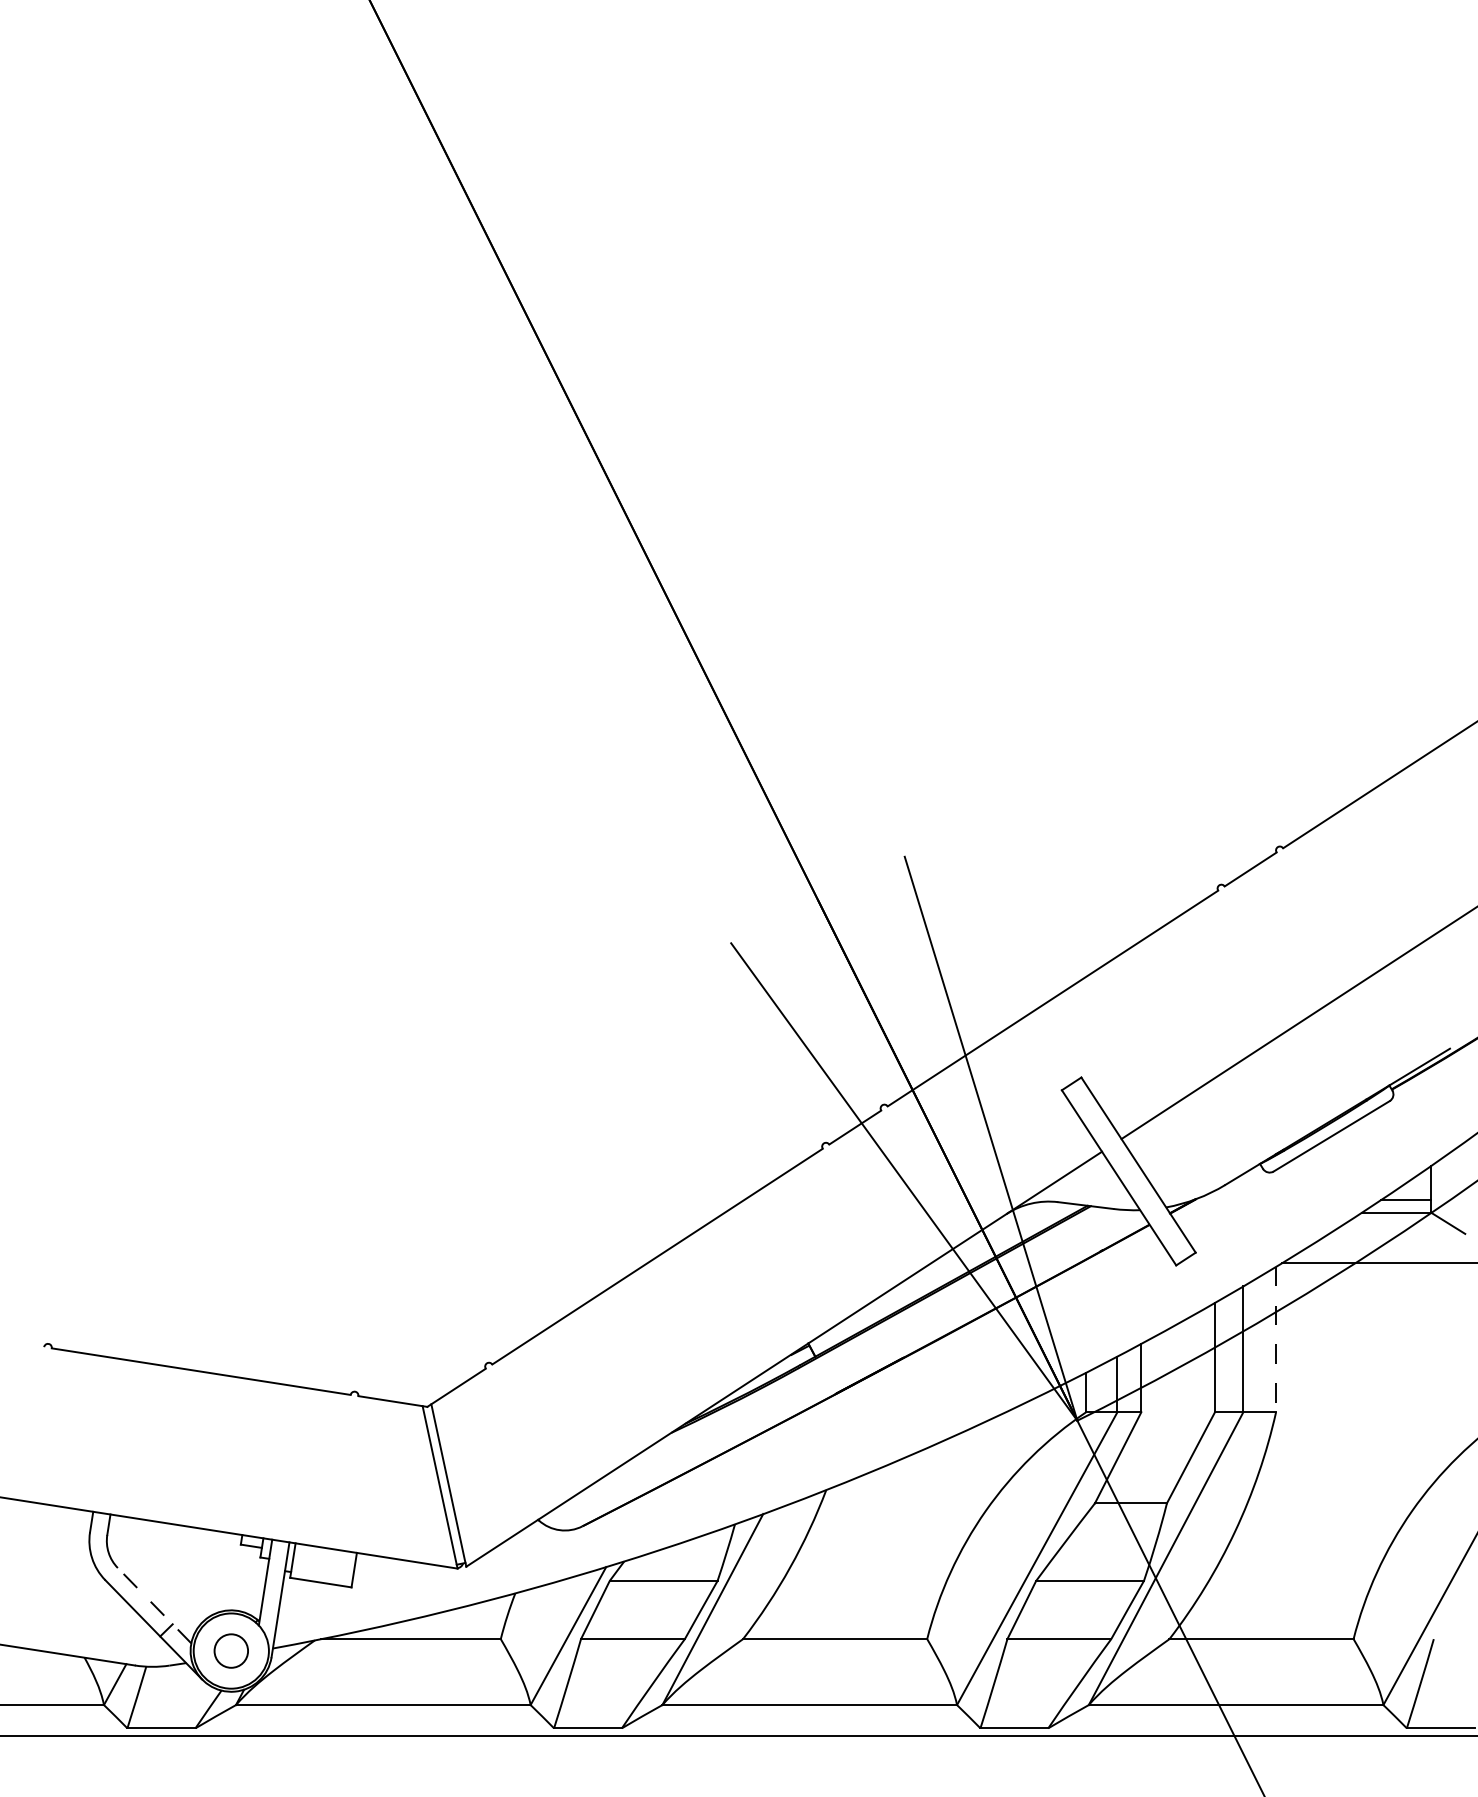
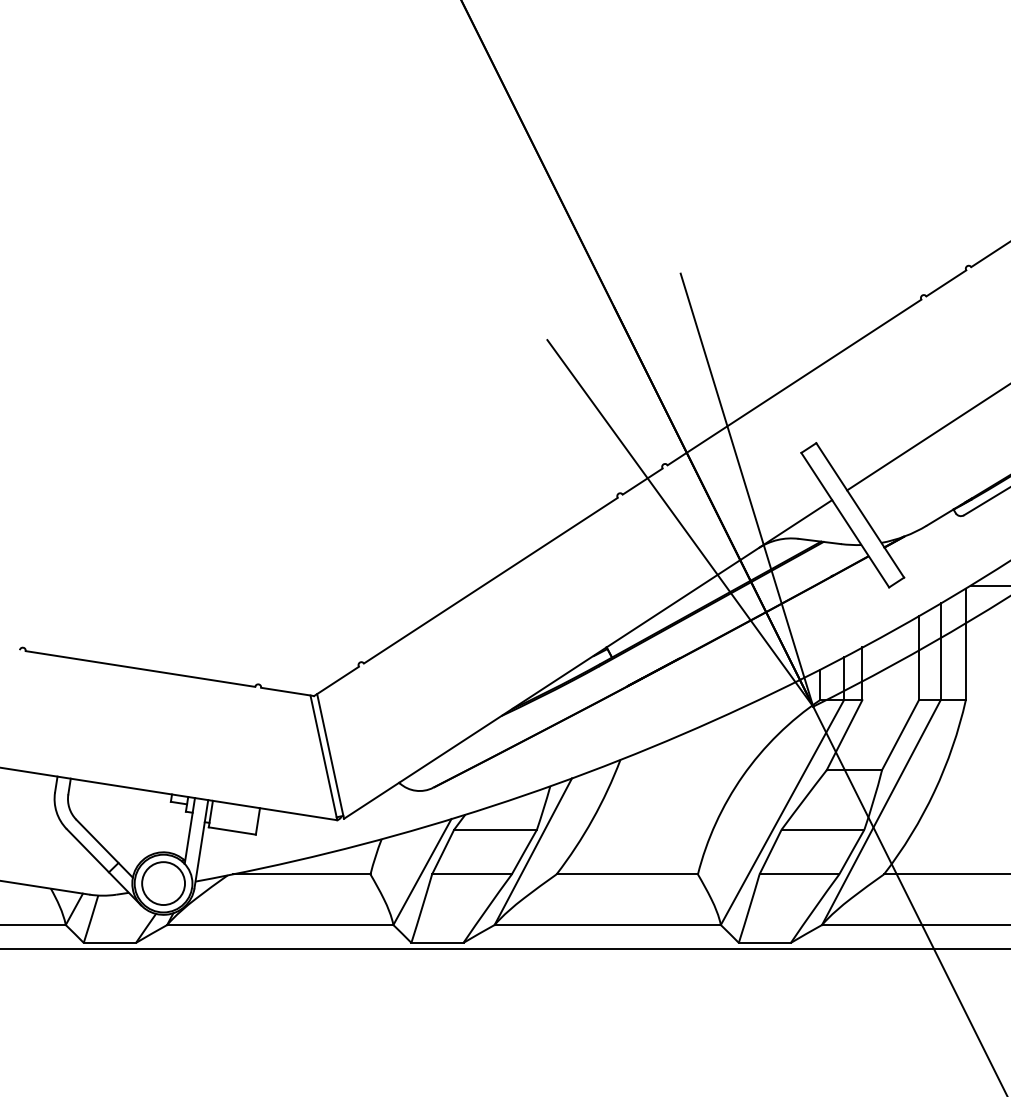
line: (1276, 1339) -> (966, 644), dashed -> solid
line: (154, 1605) -> (104, 848), dashed -> solid
circle: (231, 1650) -> (163, 883), size x1.67

